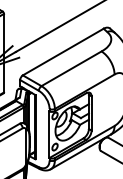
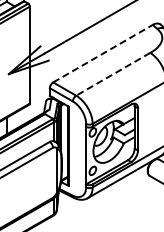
line: (63, 51) -> (103, 53), solid -> dashed
line: (71, 68) -> (113, 74), solid -> dashed

